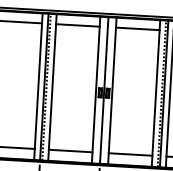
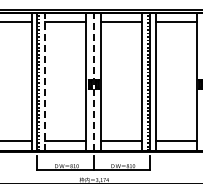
line: (52, 88) -> (45, 82), solid -> dashed
line: (103, 90) -> (93, 82), solid -> dashed

